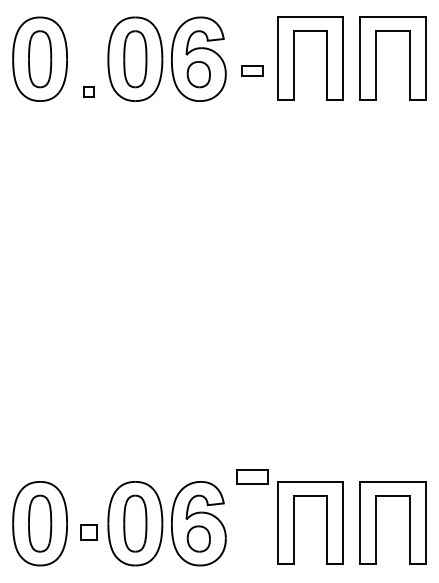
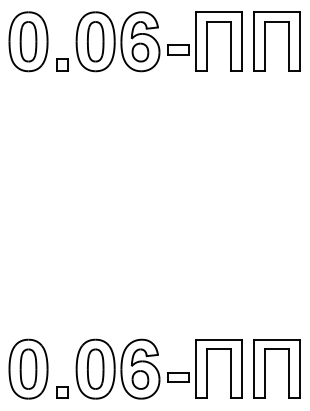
part: (252, 70) -> (178, 49), size x1.43
part: (88, 91) -> (62, 64), size x1.67
part: (252, 476) -> (178, 376), moved
part: (88, 532) -> (62, 392), moved

